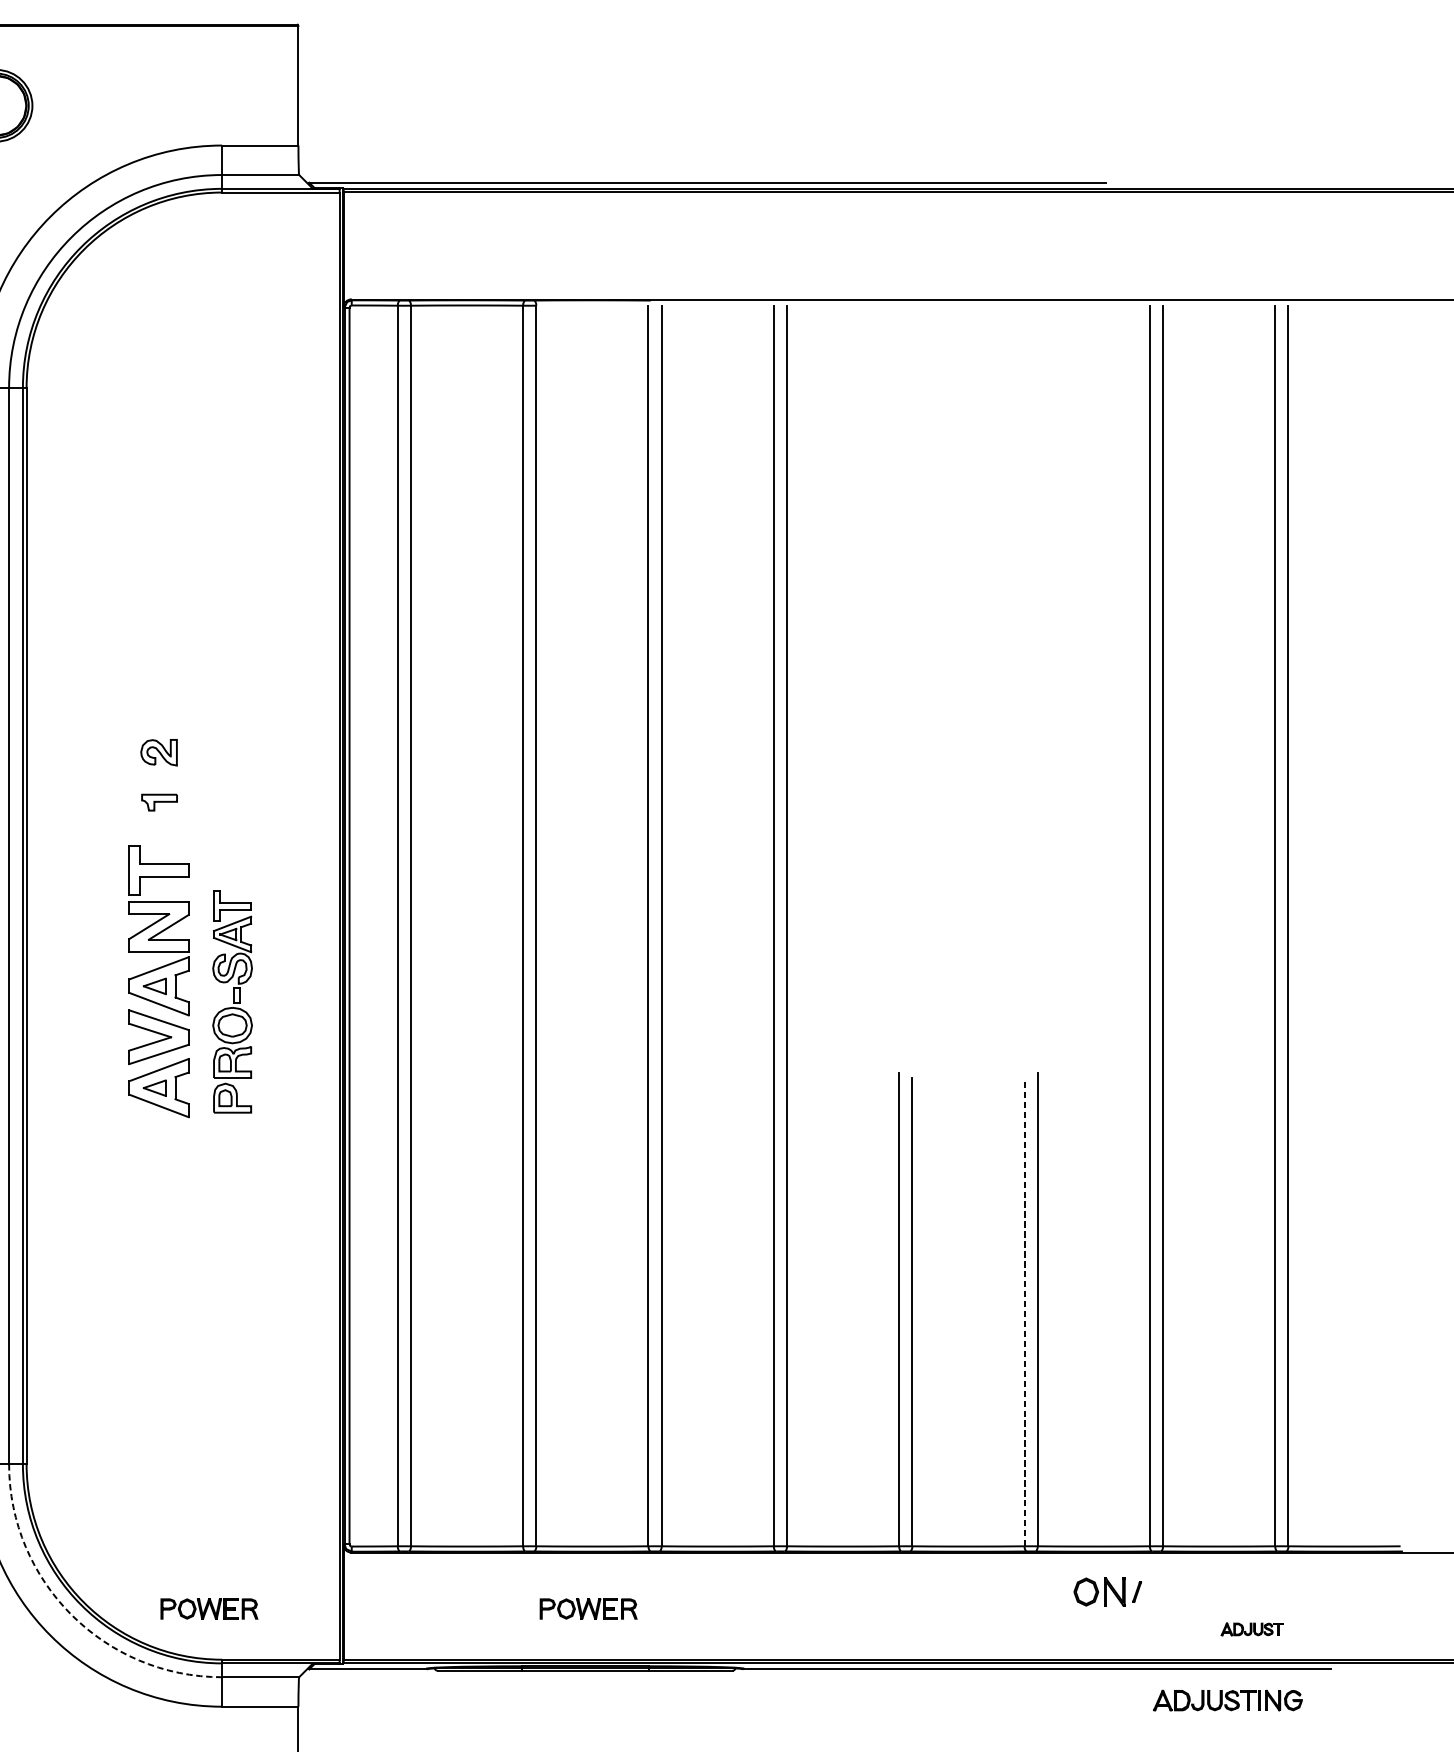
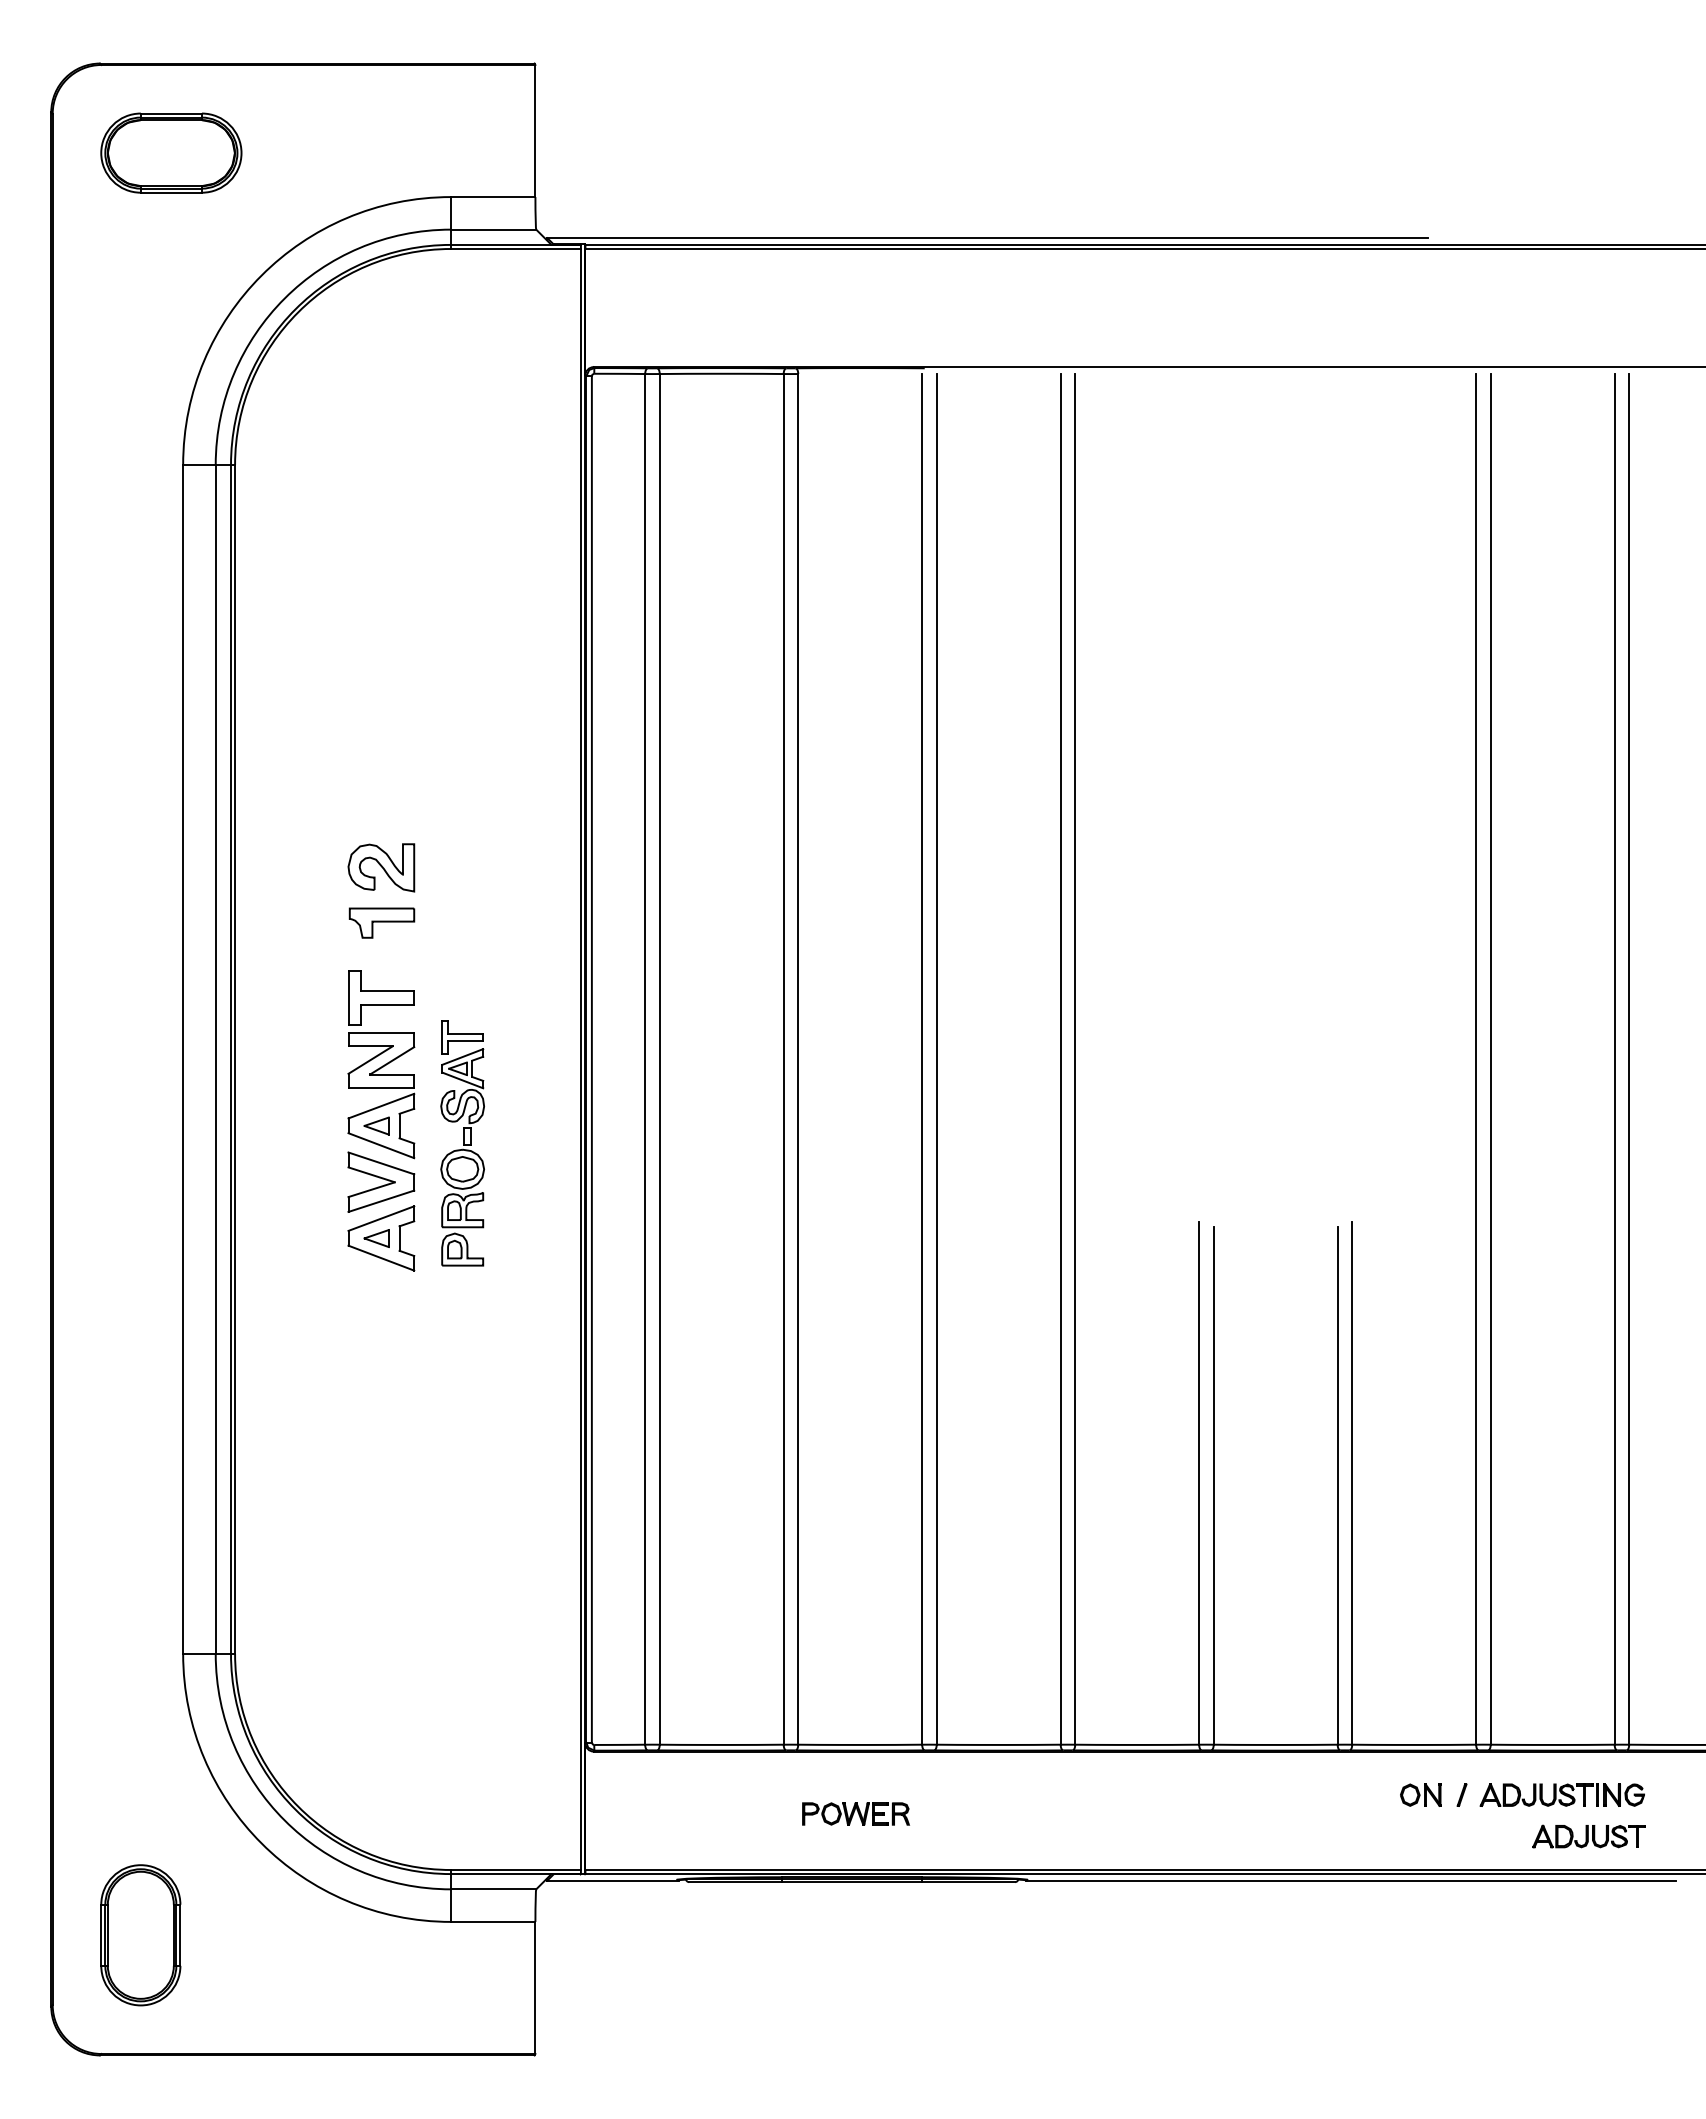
part: (159, 752) -> (381, 867), size x1.67
part: (159, 802) -> (381, 922), size x1.67
line: (1024, 1311) -> (1337, 1485), dashed -> solid
part: (1099, 1591) -> (1420, 1794), size x0.71
part: (208, 1608) -> (436, 1813), removed
arc: (71, 1614) -> (284, 1820), dashed -> solid
part: (1251, 1629) -> (1588, 1836), size x1.67
part: (1227, 1699) -> (1561, 1794), moved

